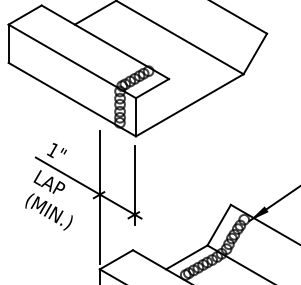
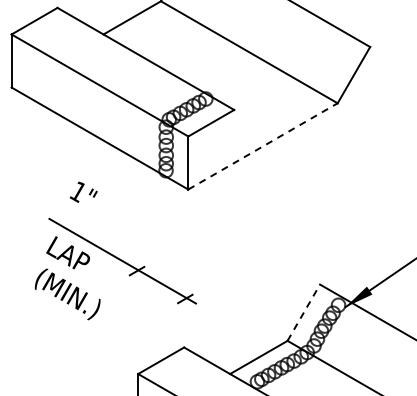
line: (190, 105) -> (263, 146), solid -> dashed
text: (56, 150) -> (83, 191), moved
line: (134, 185) -> (186, 257), removed
line: (100, 197) -> (138, 274), removed
line: (218, 225) -> (303, 312), solid -> dashed

